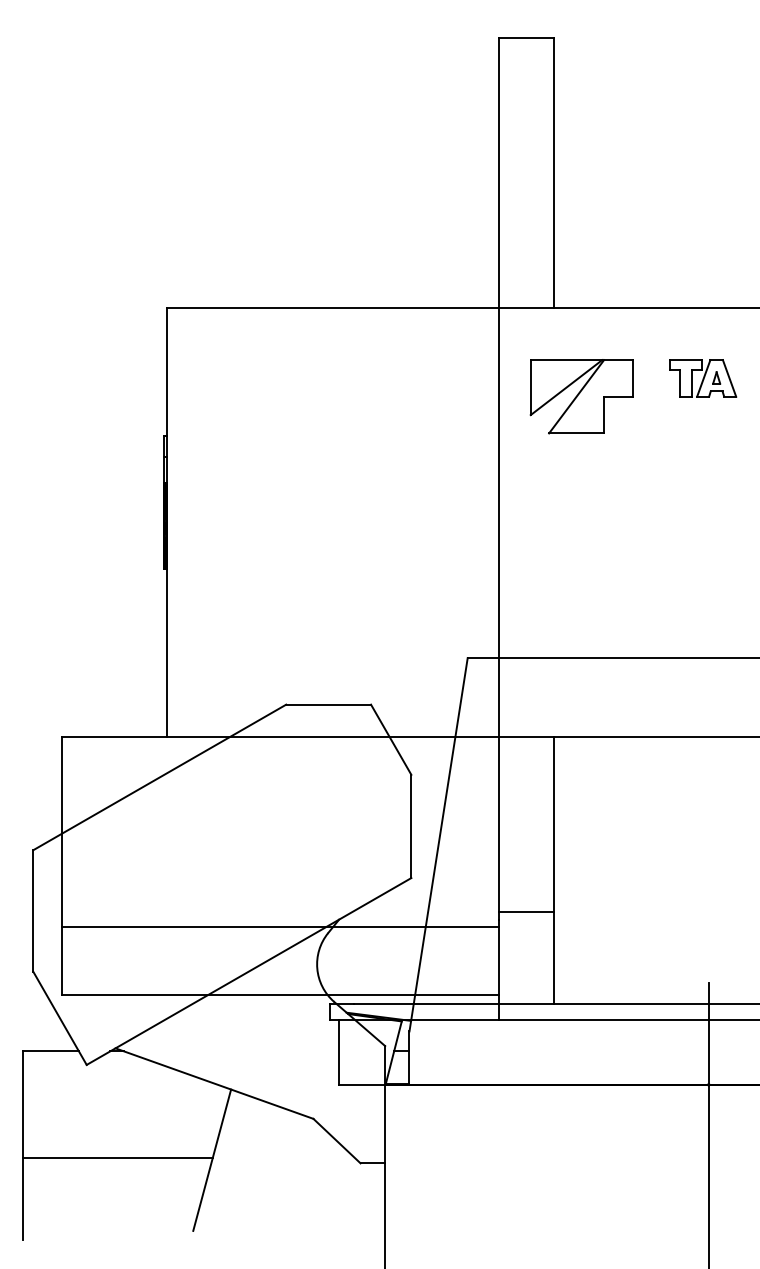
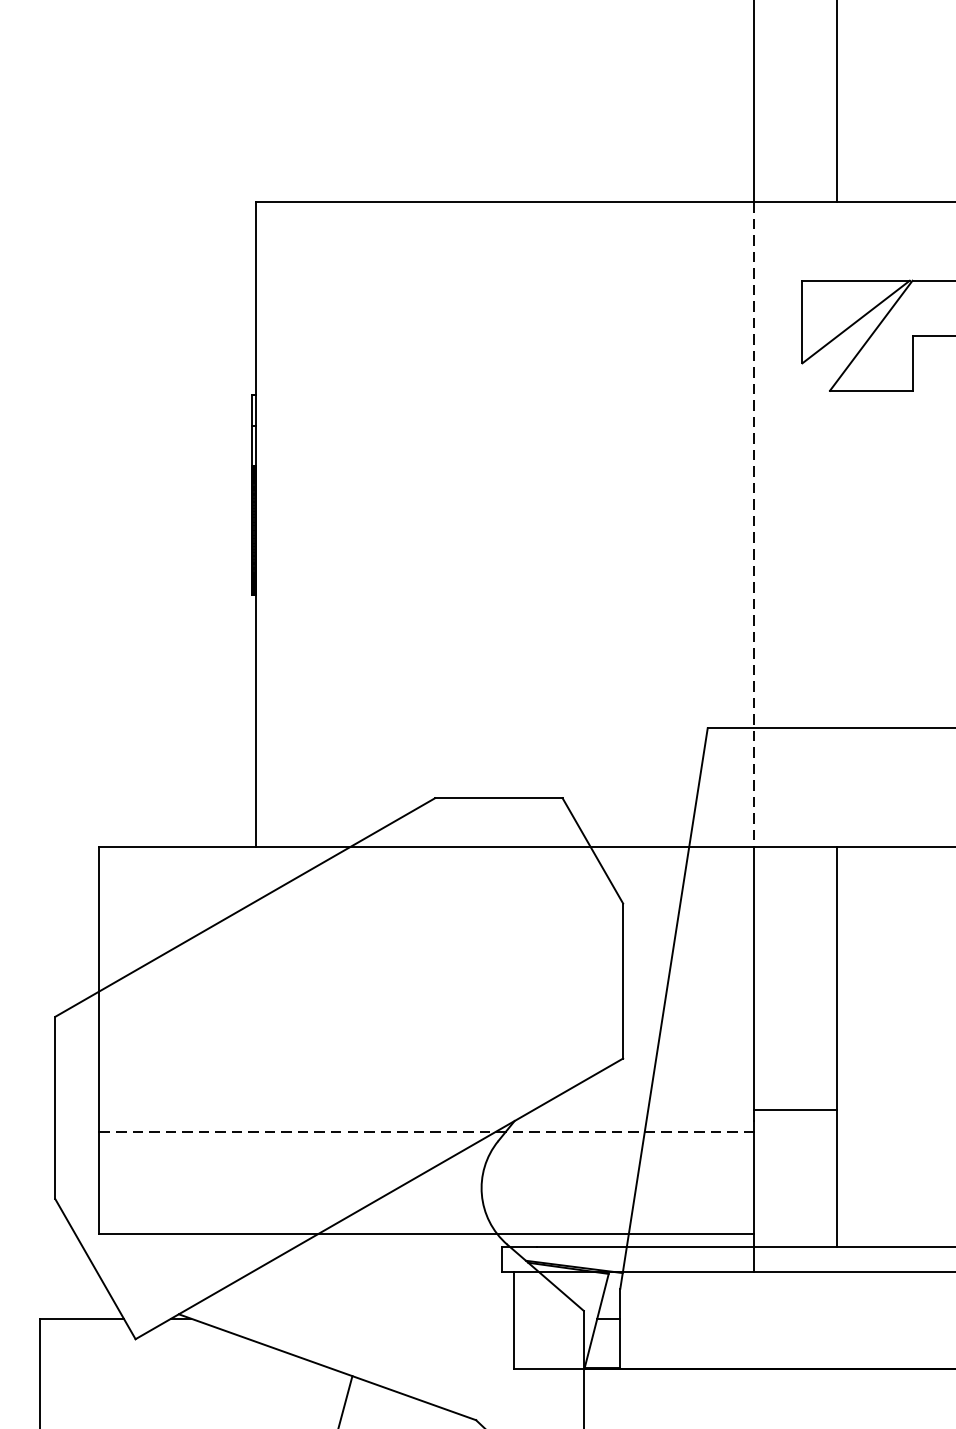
line: (498, 522) -> (753, 524), solid -> dashed
line: (279, 926) -> (425, 1131), solid -> dashed

